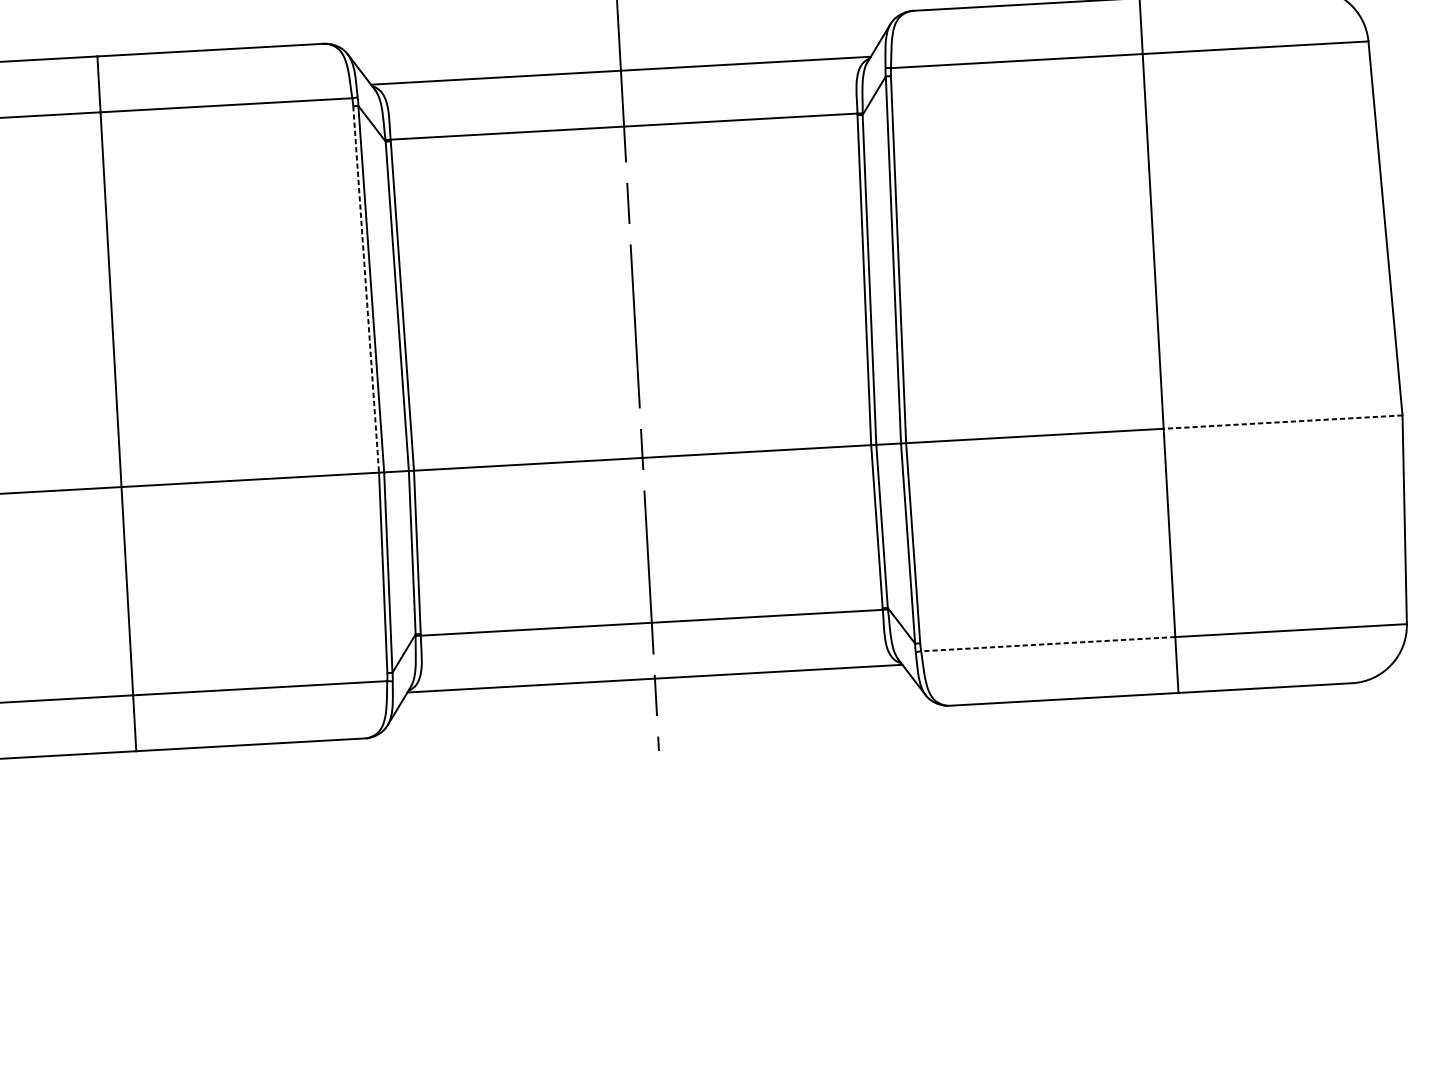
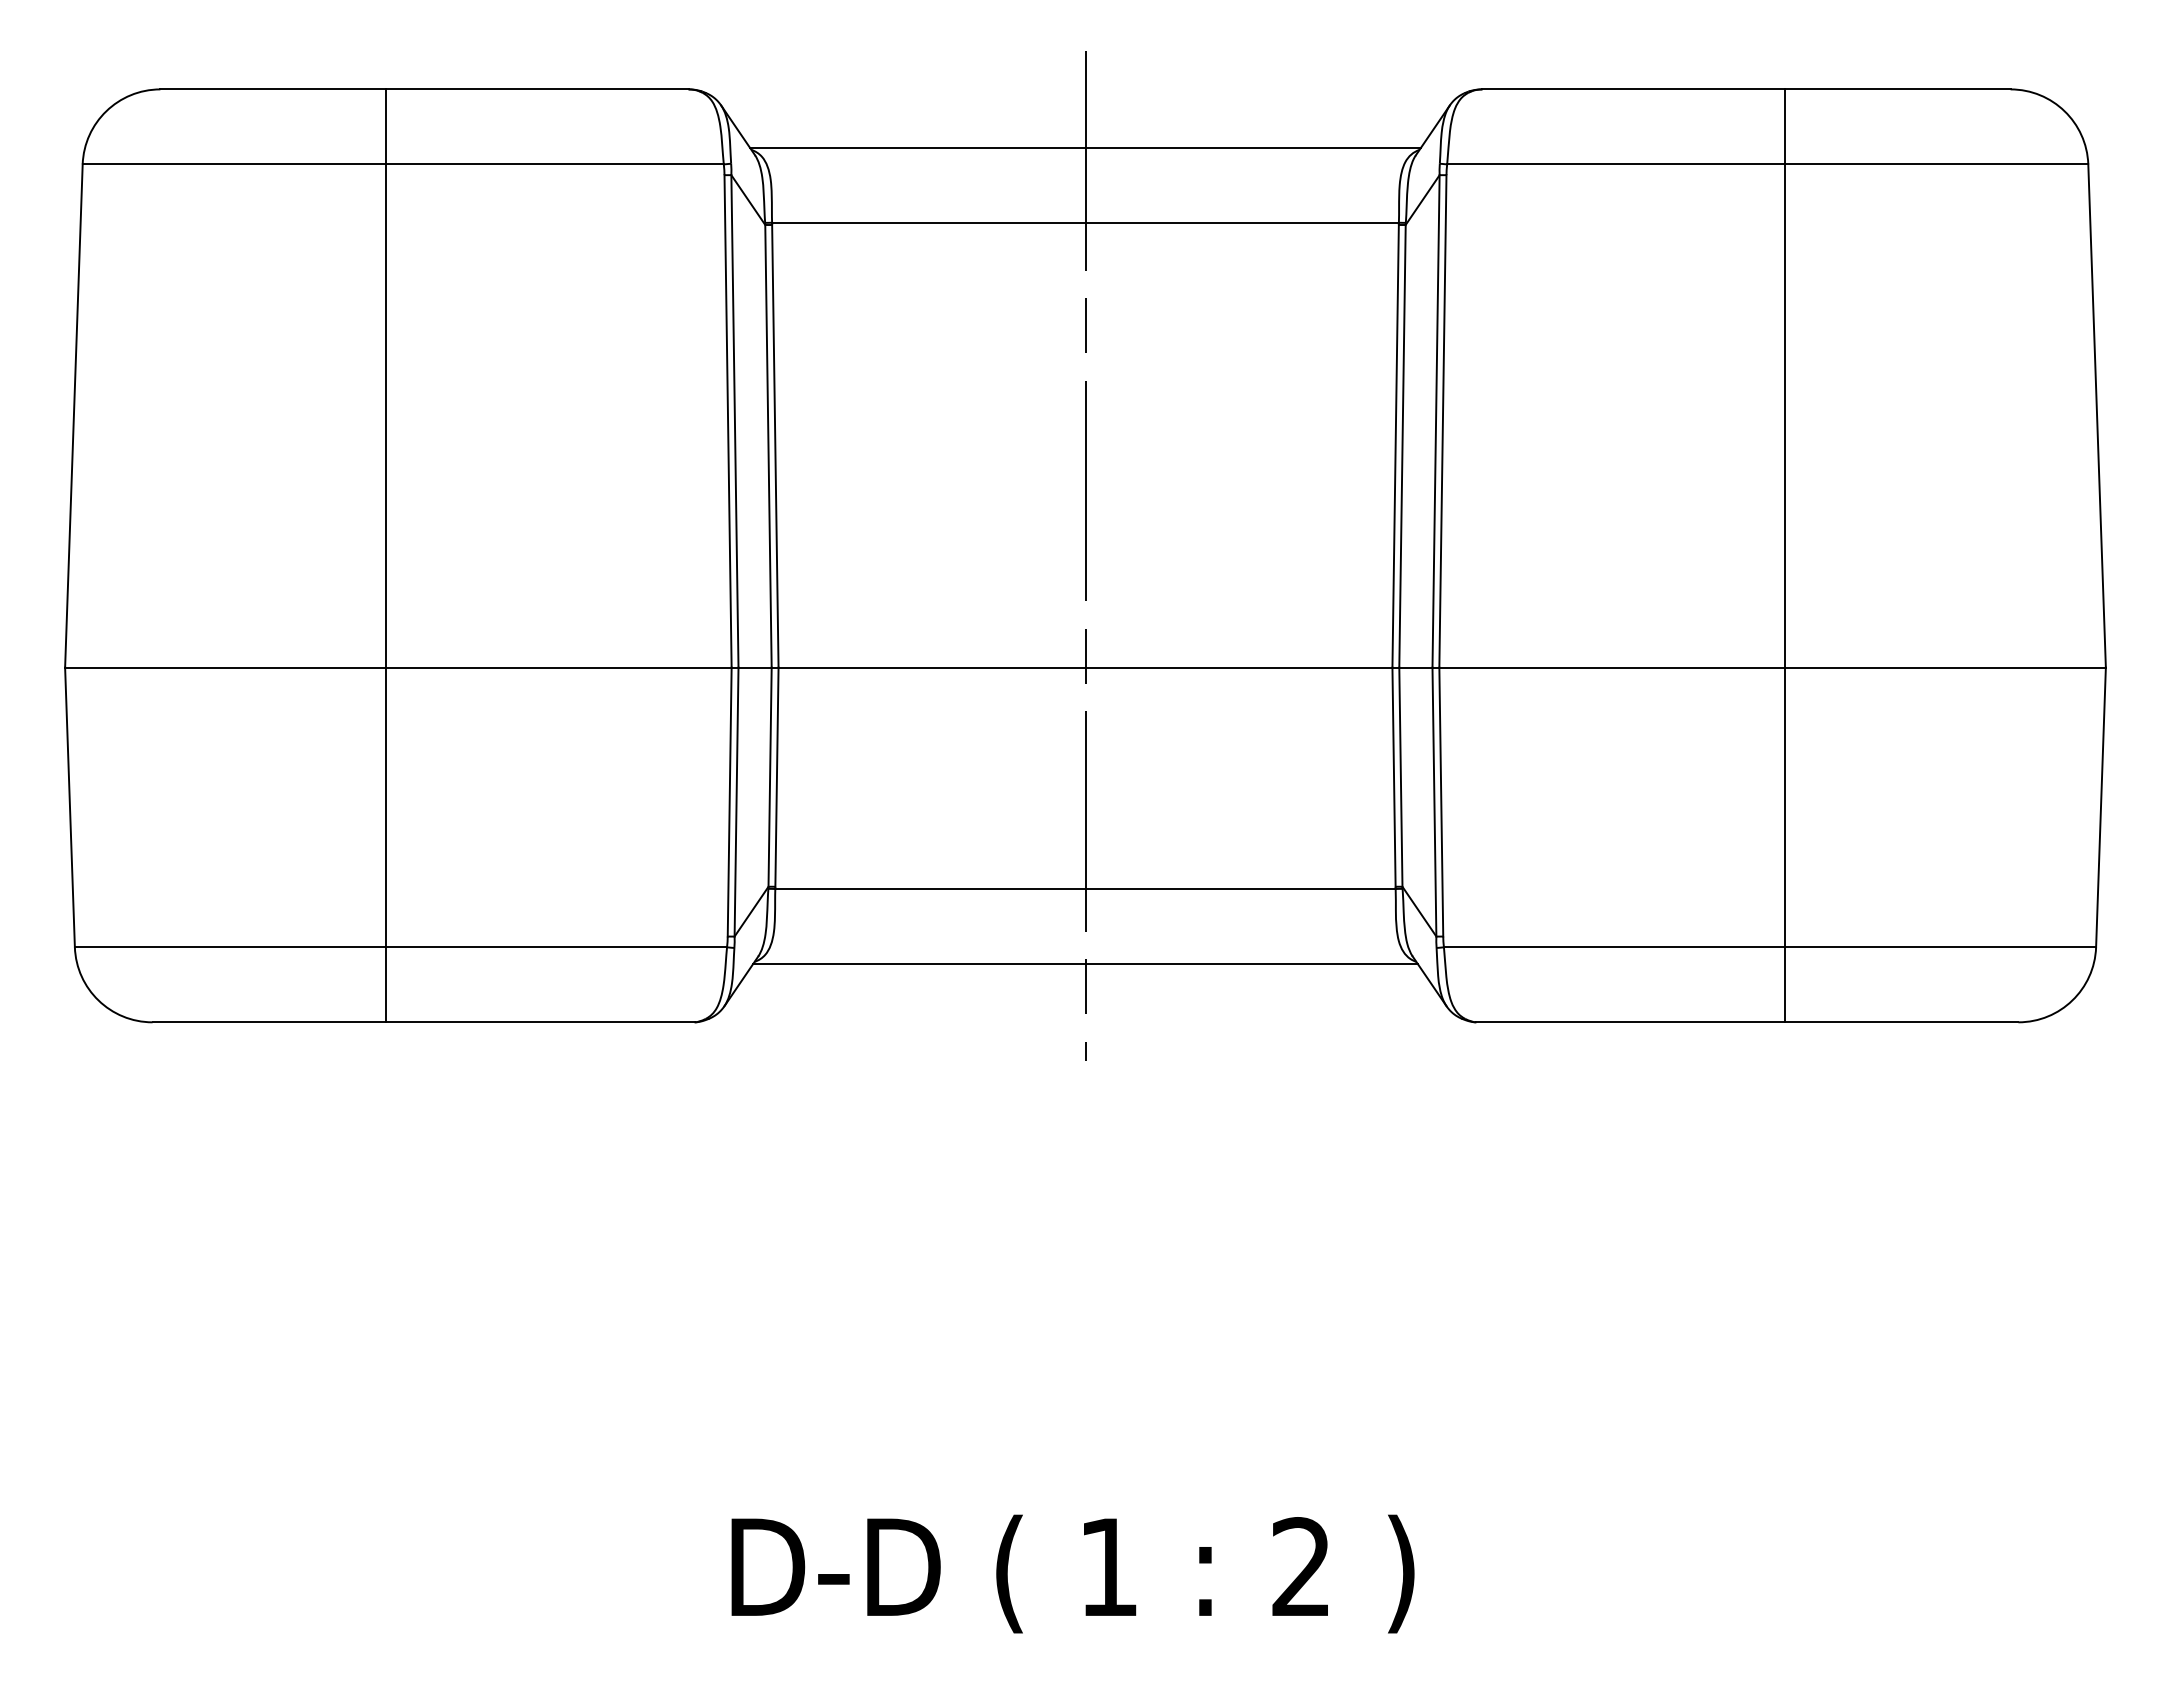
line: (366, 289) -> (728, 421), dashed -> solid
line: (1283, 422) -> (1945, 667), dashed -> solid
line: (1048, 644) -> (1614, 947), dashed -> solid

